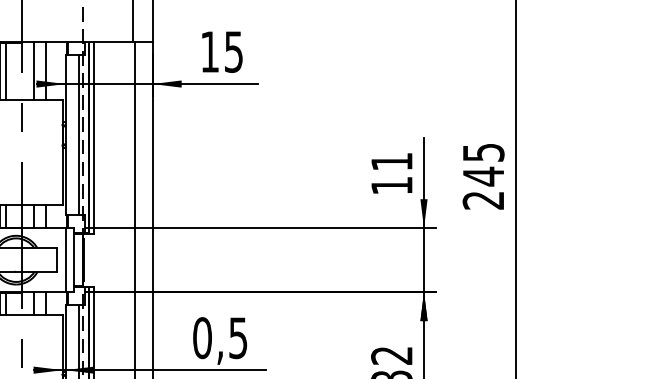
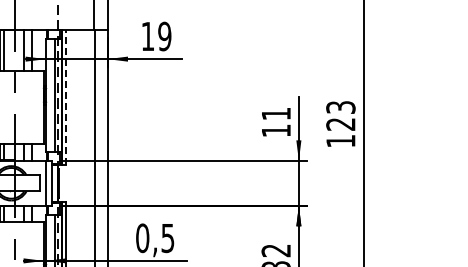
text: (233, 51) -> (164, 36), 15 -> 19
line: (94, 137) -> (66, 96), solid -> dashed
text: (483, 176) -> (340, 124), 245 -> 123

